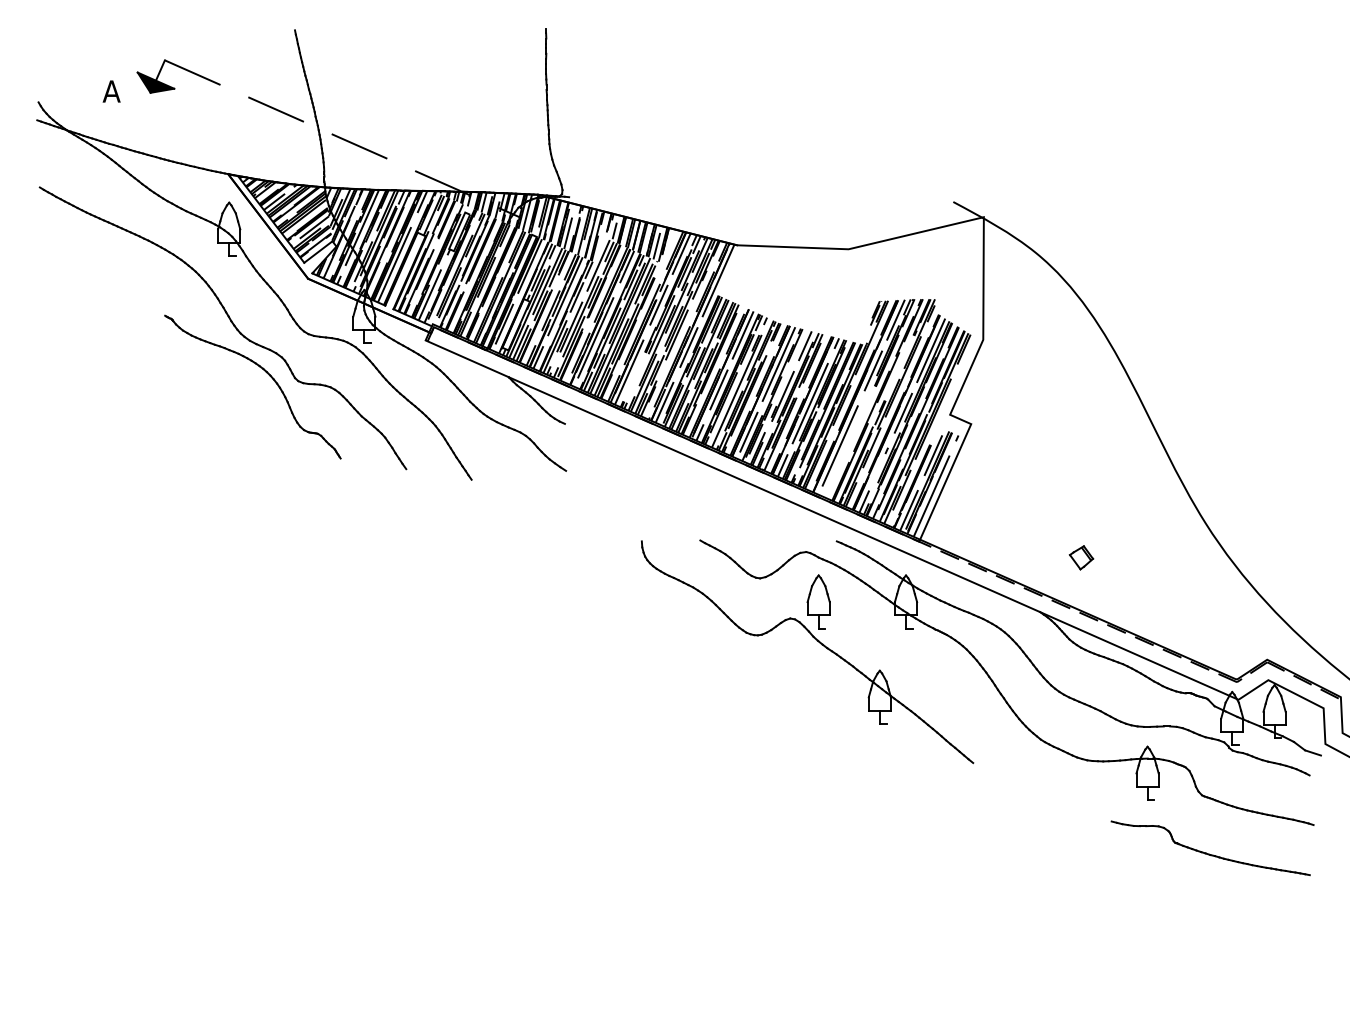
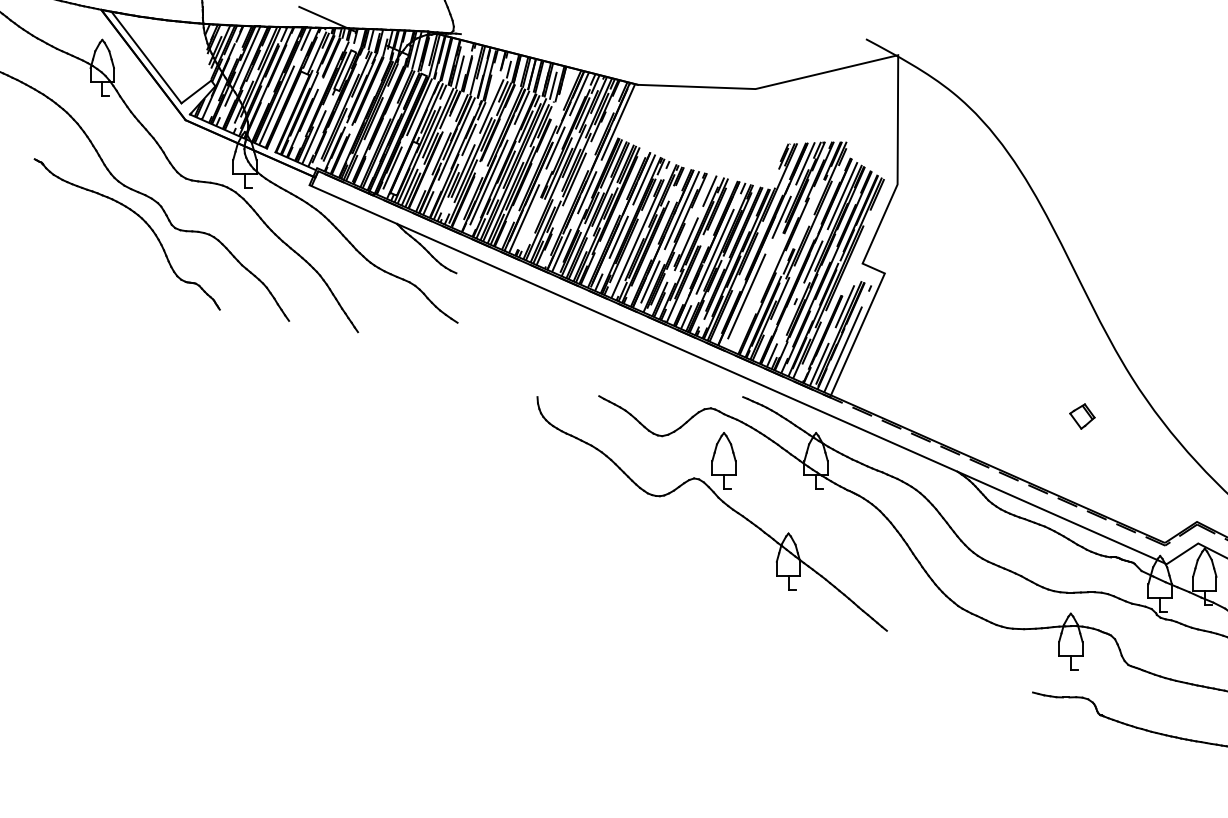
hatch: (285, 216) -> (161, 54), removed
part: (1081, 557) -> (1082, 416), moved

